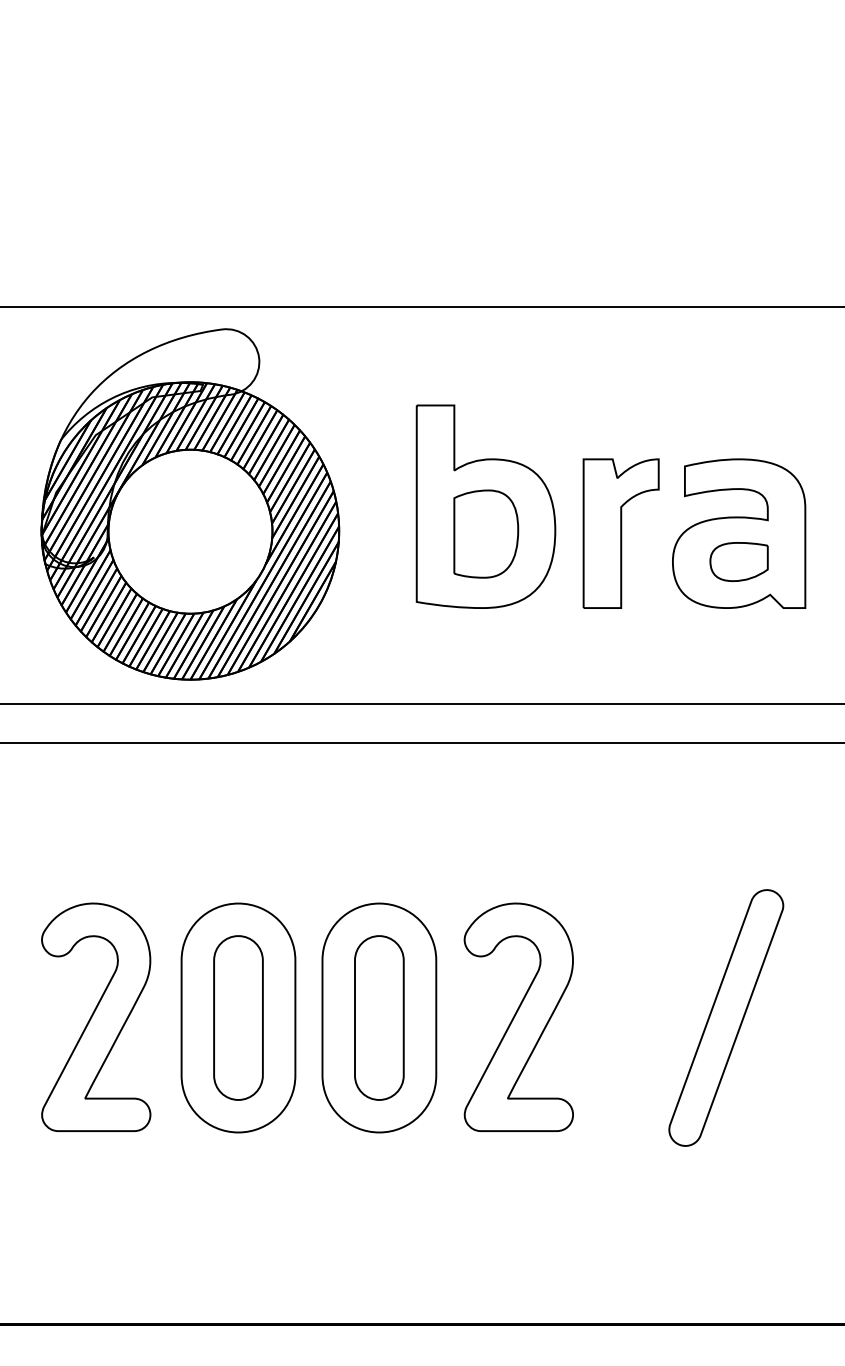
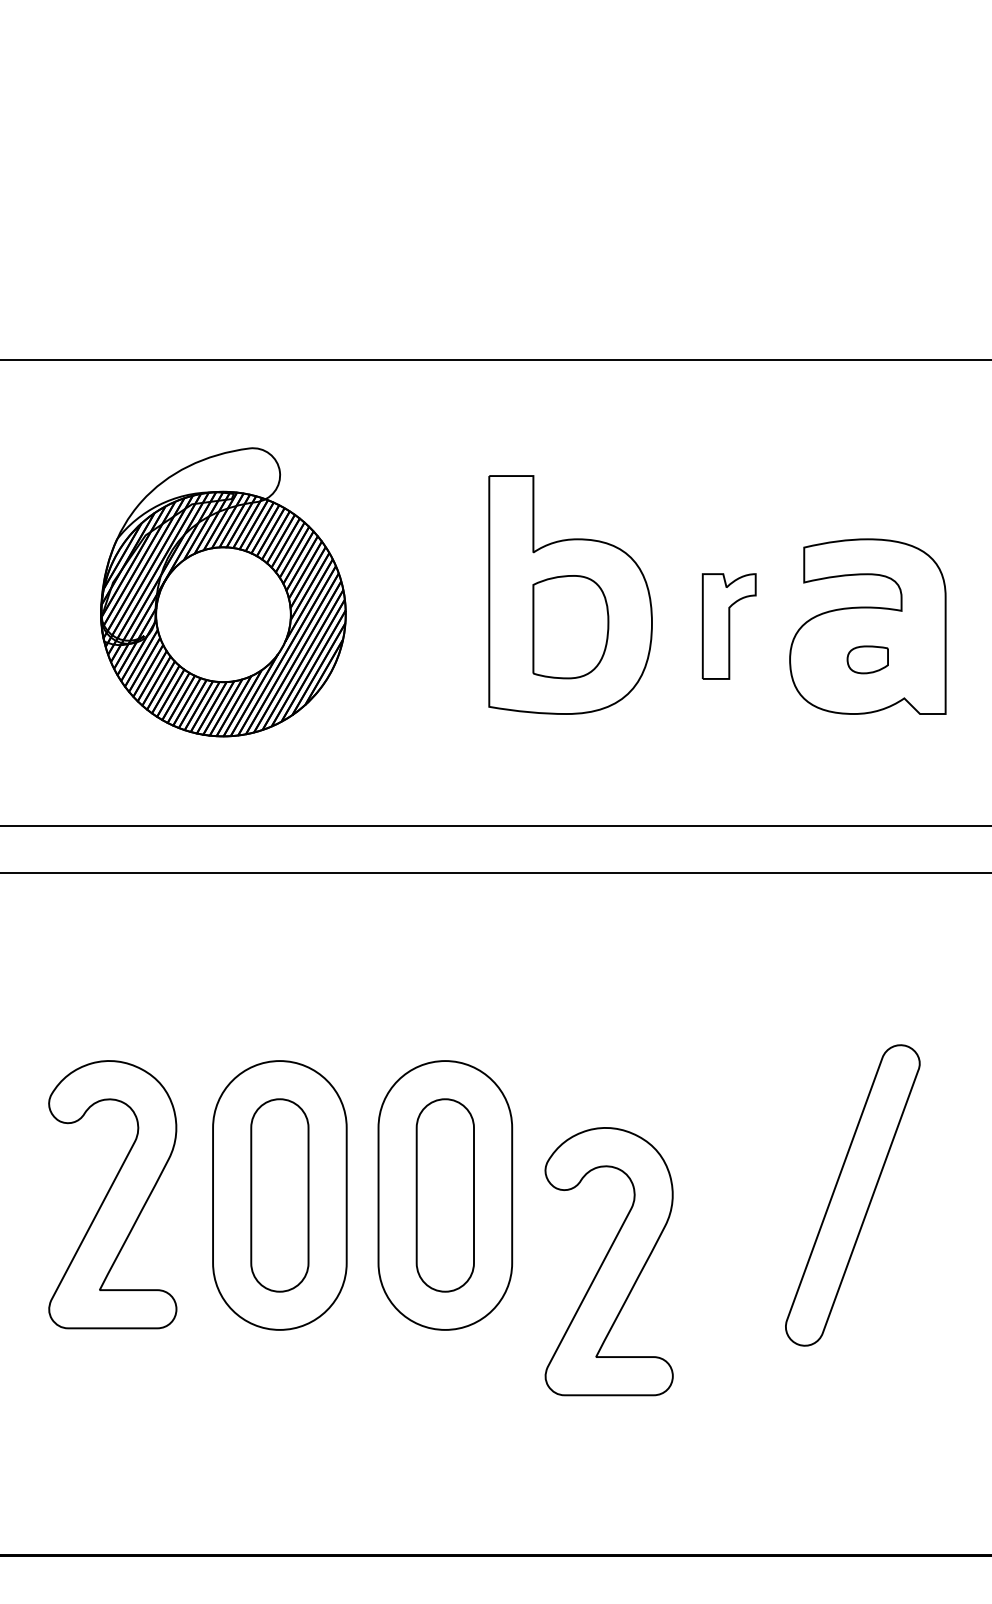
part: (190, 504) -> (223, 592), size x0.7
part: (620, 533) -> (728, 626), size x0.6
part: (738, 561) -> (867, 659), size x0.6
part: (518, 1016) -> (608, 1260), moved

